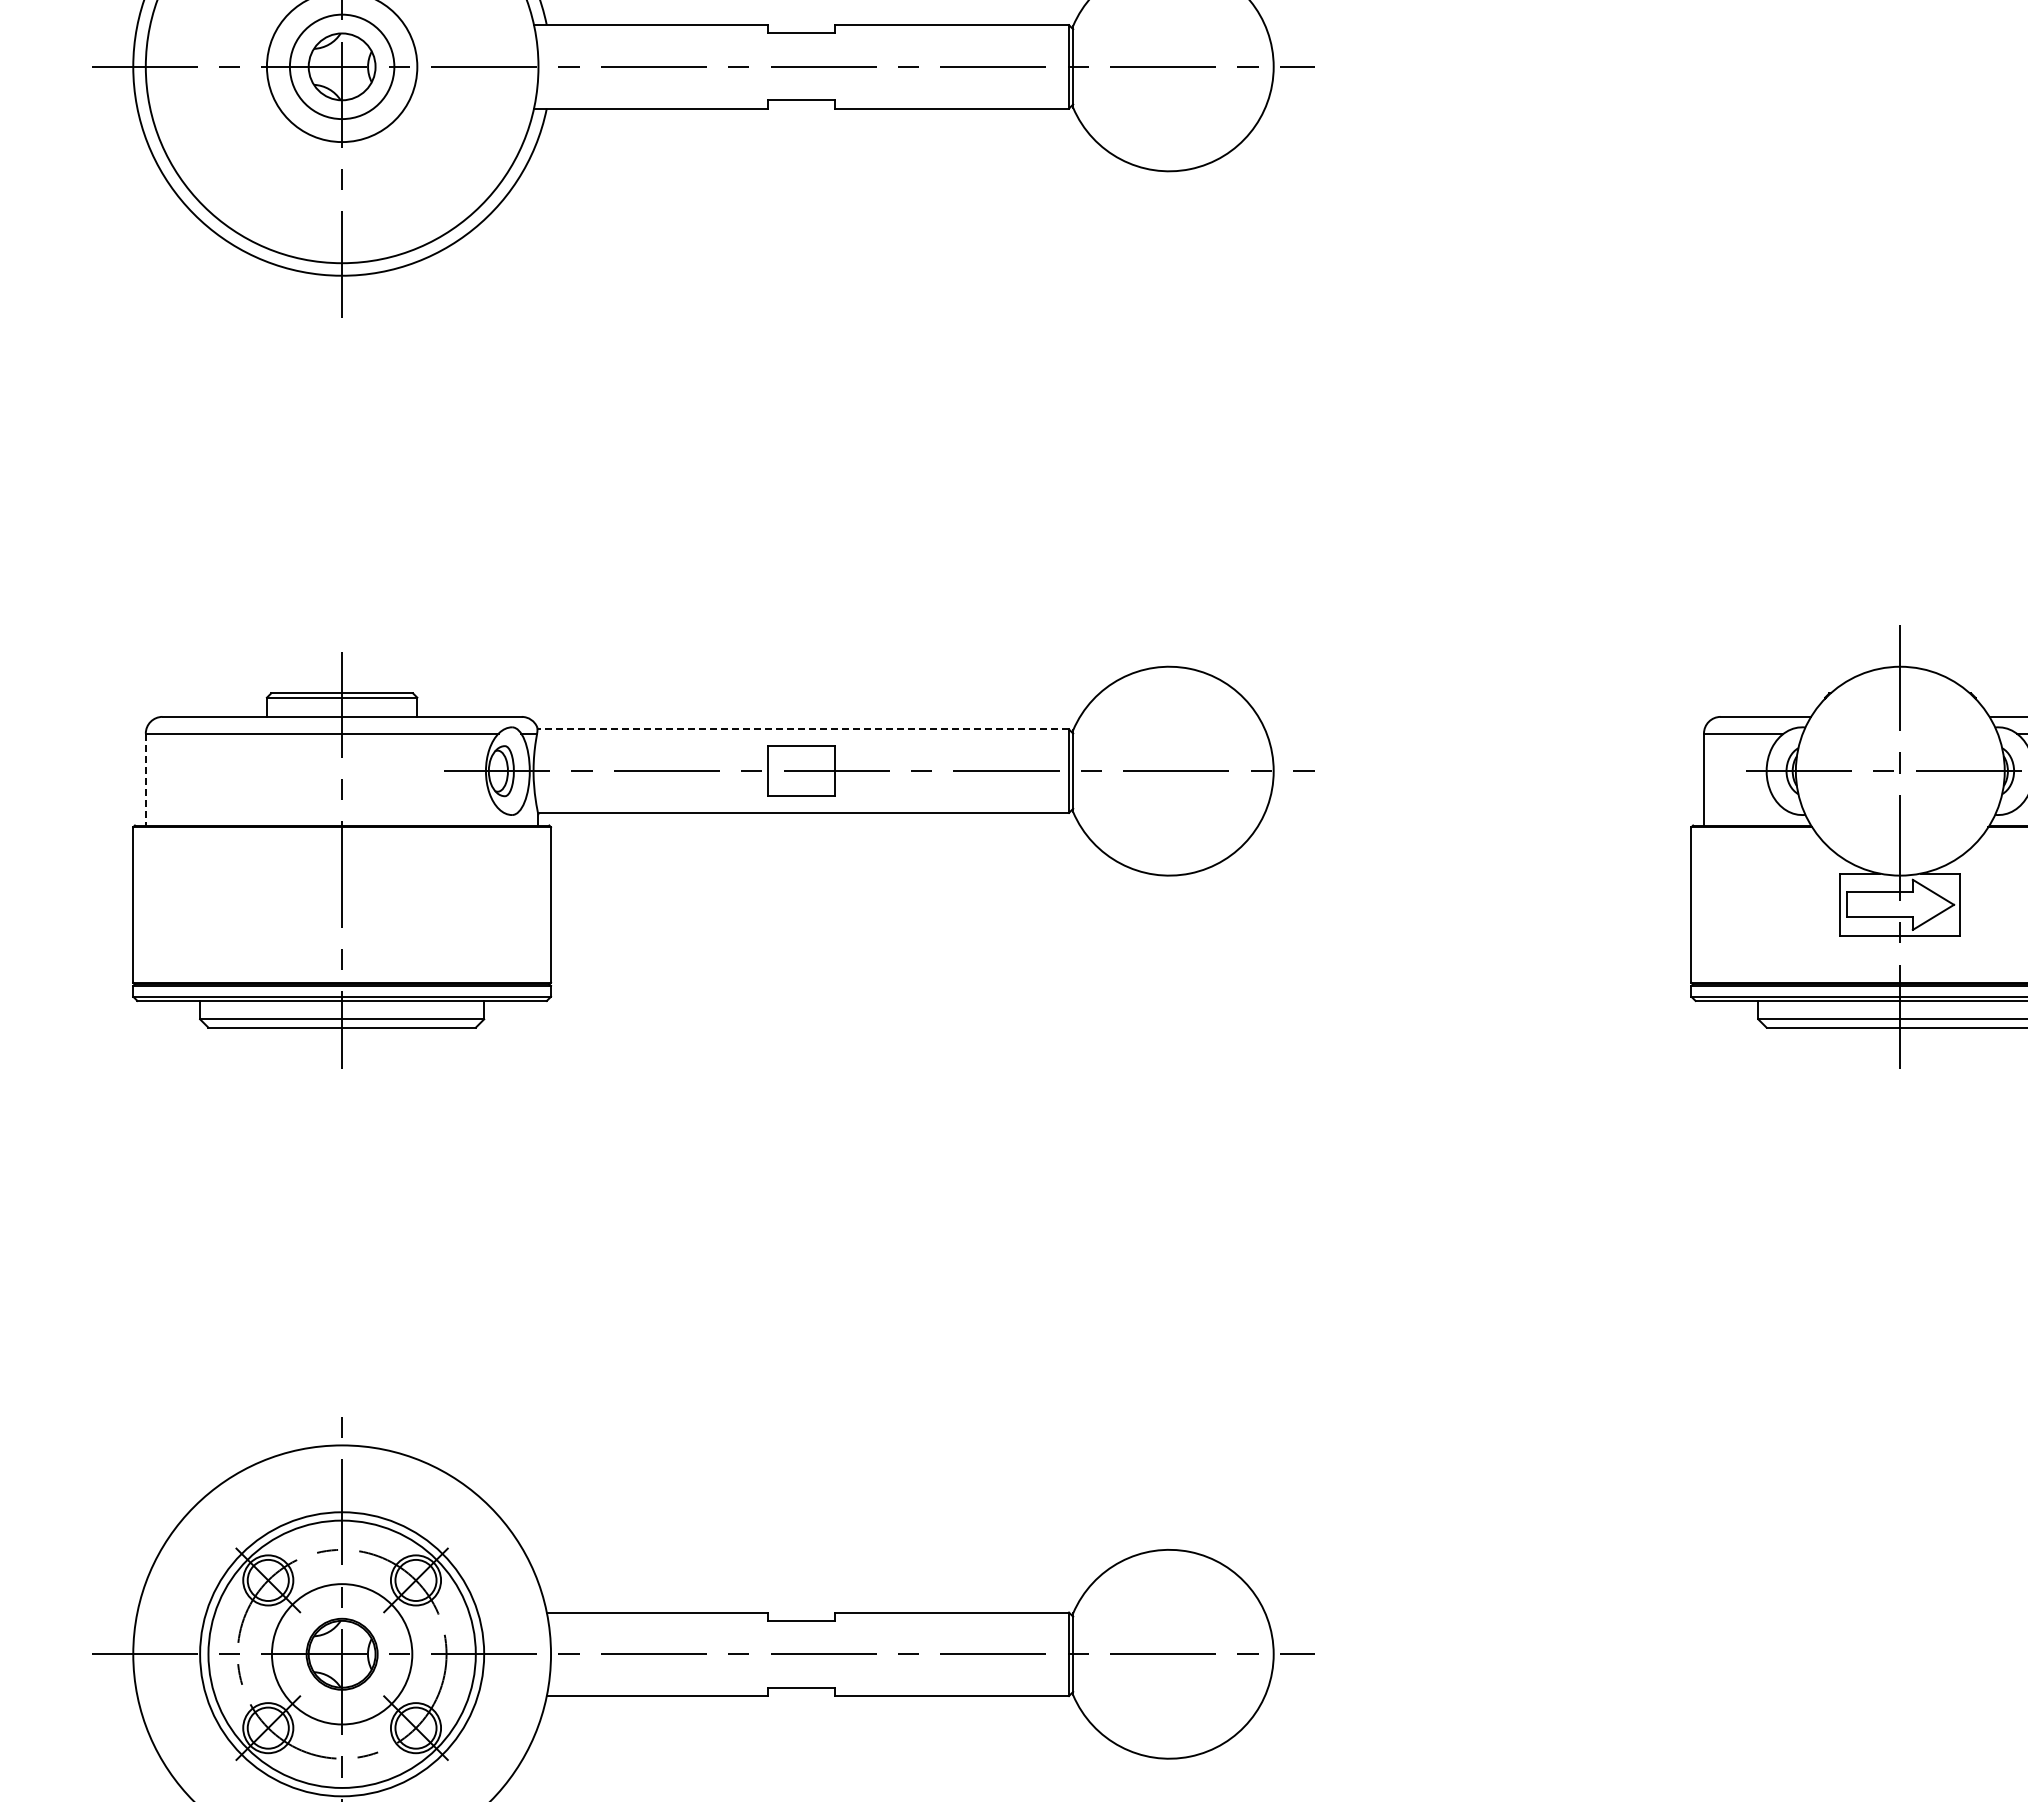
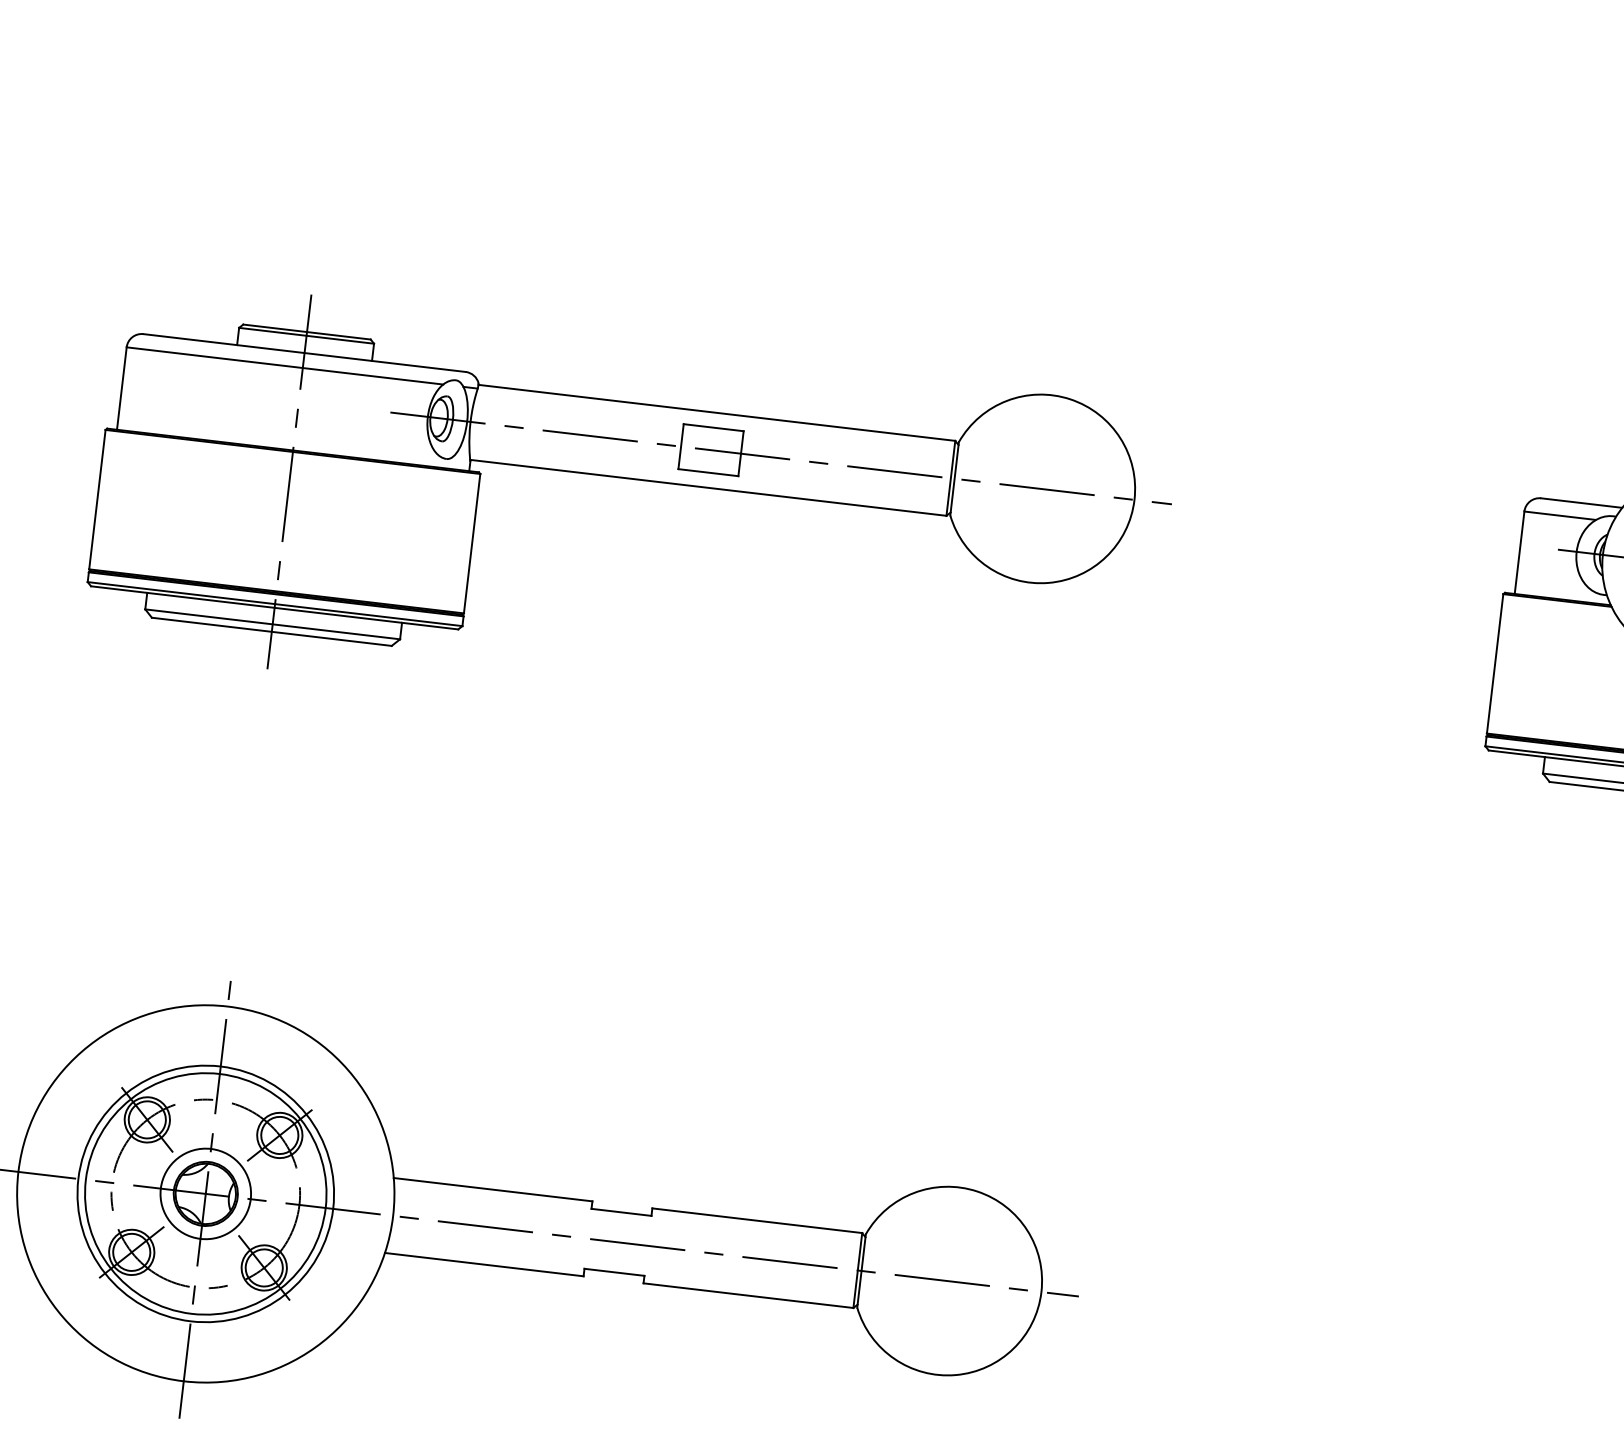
line: (803, 729) -> (717, 412), dashed -> solid
line: (145, 779) -> (121, 388), dashed -> solid
circle: (342, 1654) -> (206, 1194), size x0.71

